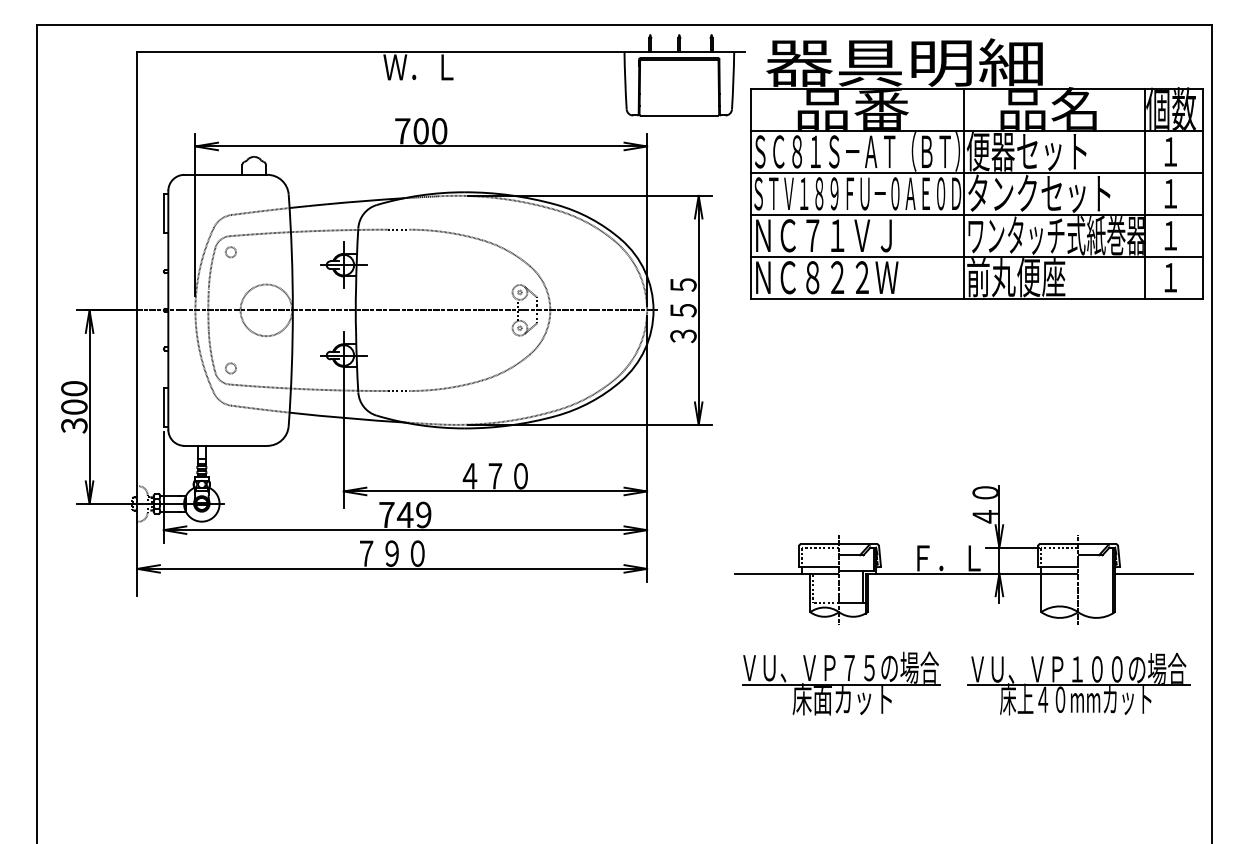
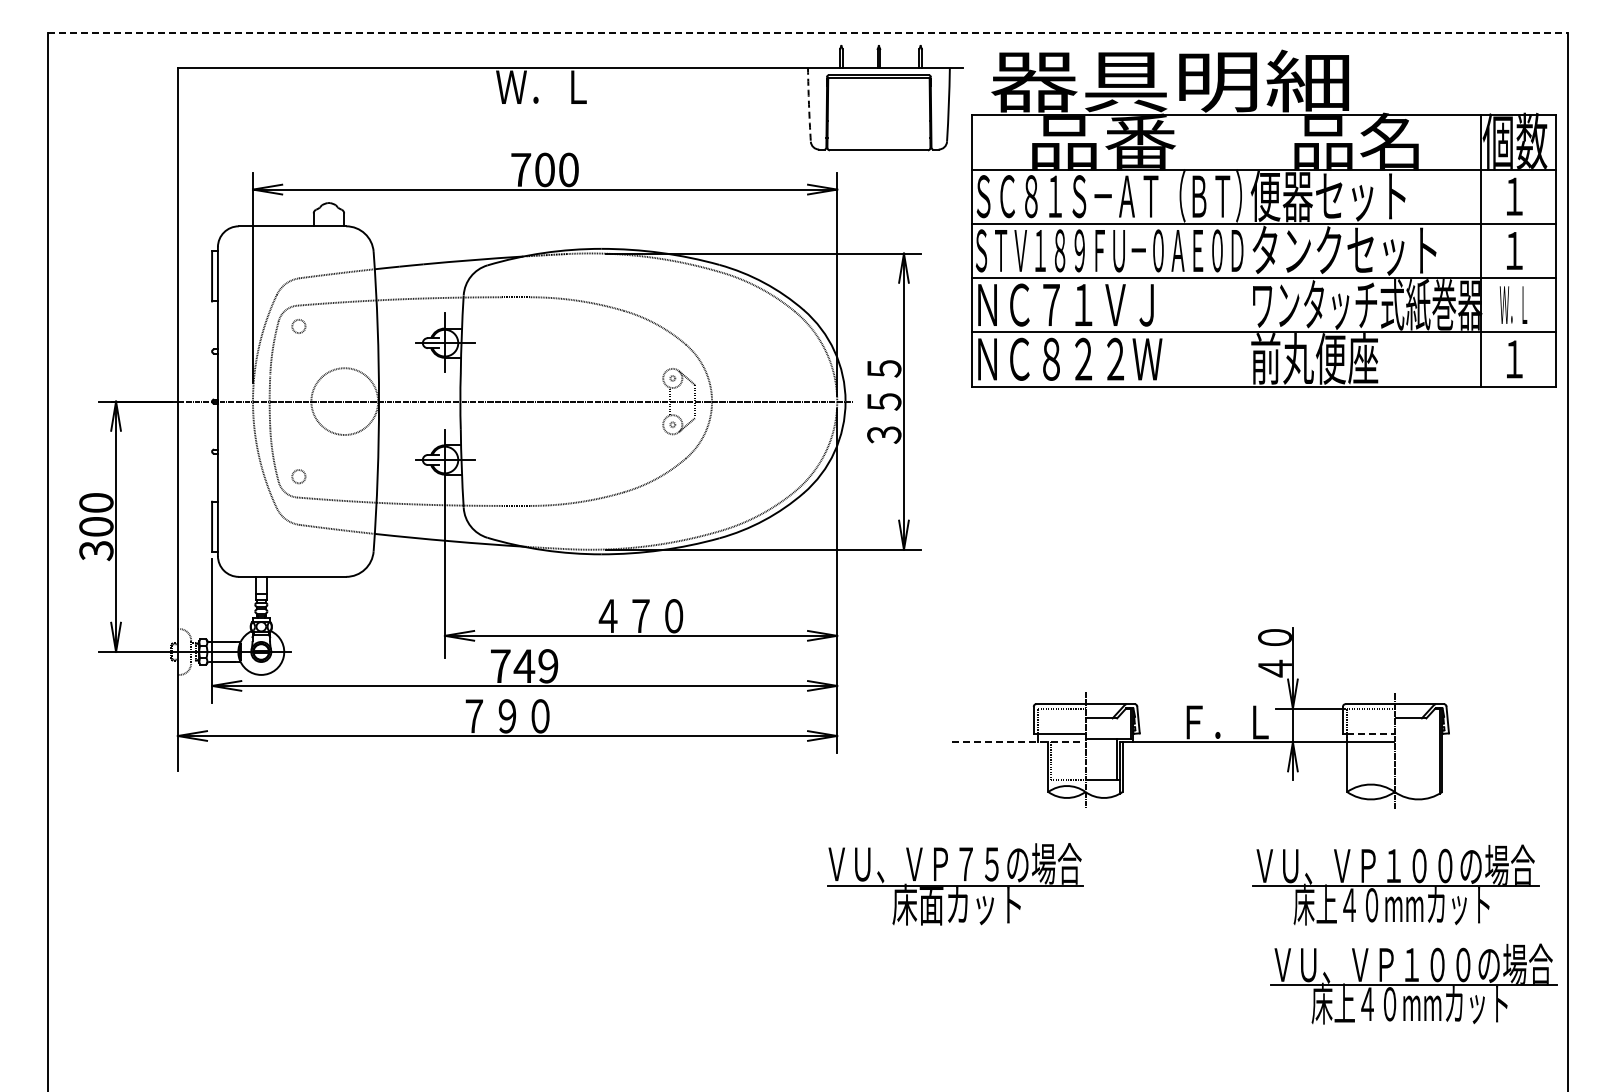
line: (624, 25) -> (807, 32), solid -> dashed
arc: (625, 80) -> (809, 104), solid -> dashed
line: (964, 193) -> (1247, 250), removed
text: (1169, 235) -> (1513, 304), １ -> Ｗ．Ｌ
line: (1059, 566) -> (1370, 733), solid -> dashed
line: (787, 573) -> (1018, 742), solid -> dashed
line: (1154, 573) -> (1493, 742), removed
part: (841, 683) -> (955, 884), moved
part: (1092, 760) -> (1413, 983), added

